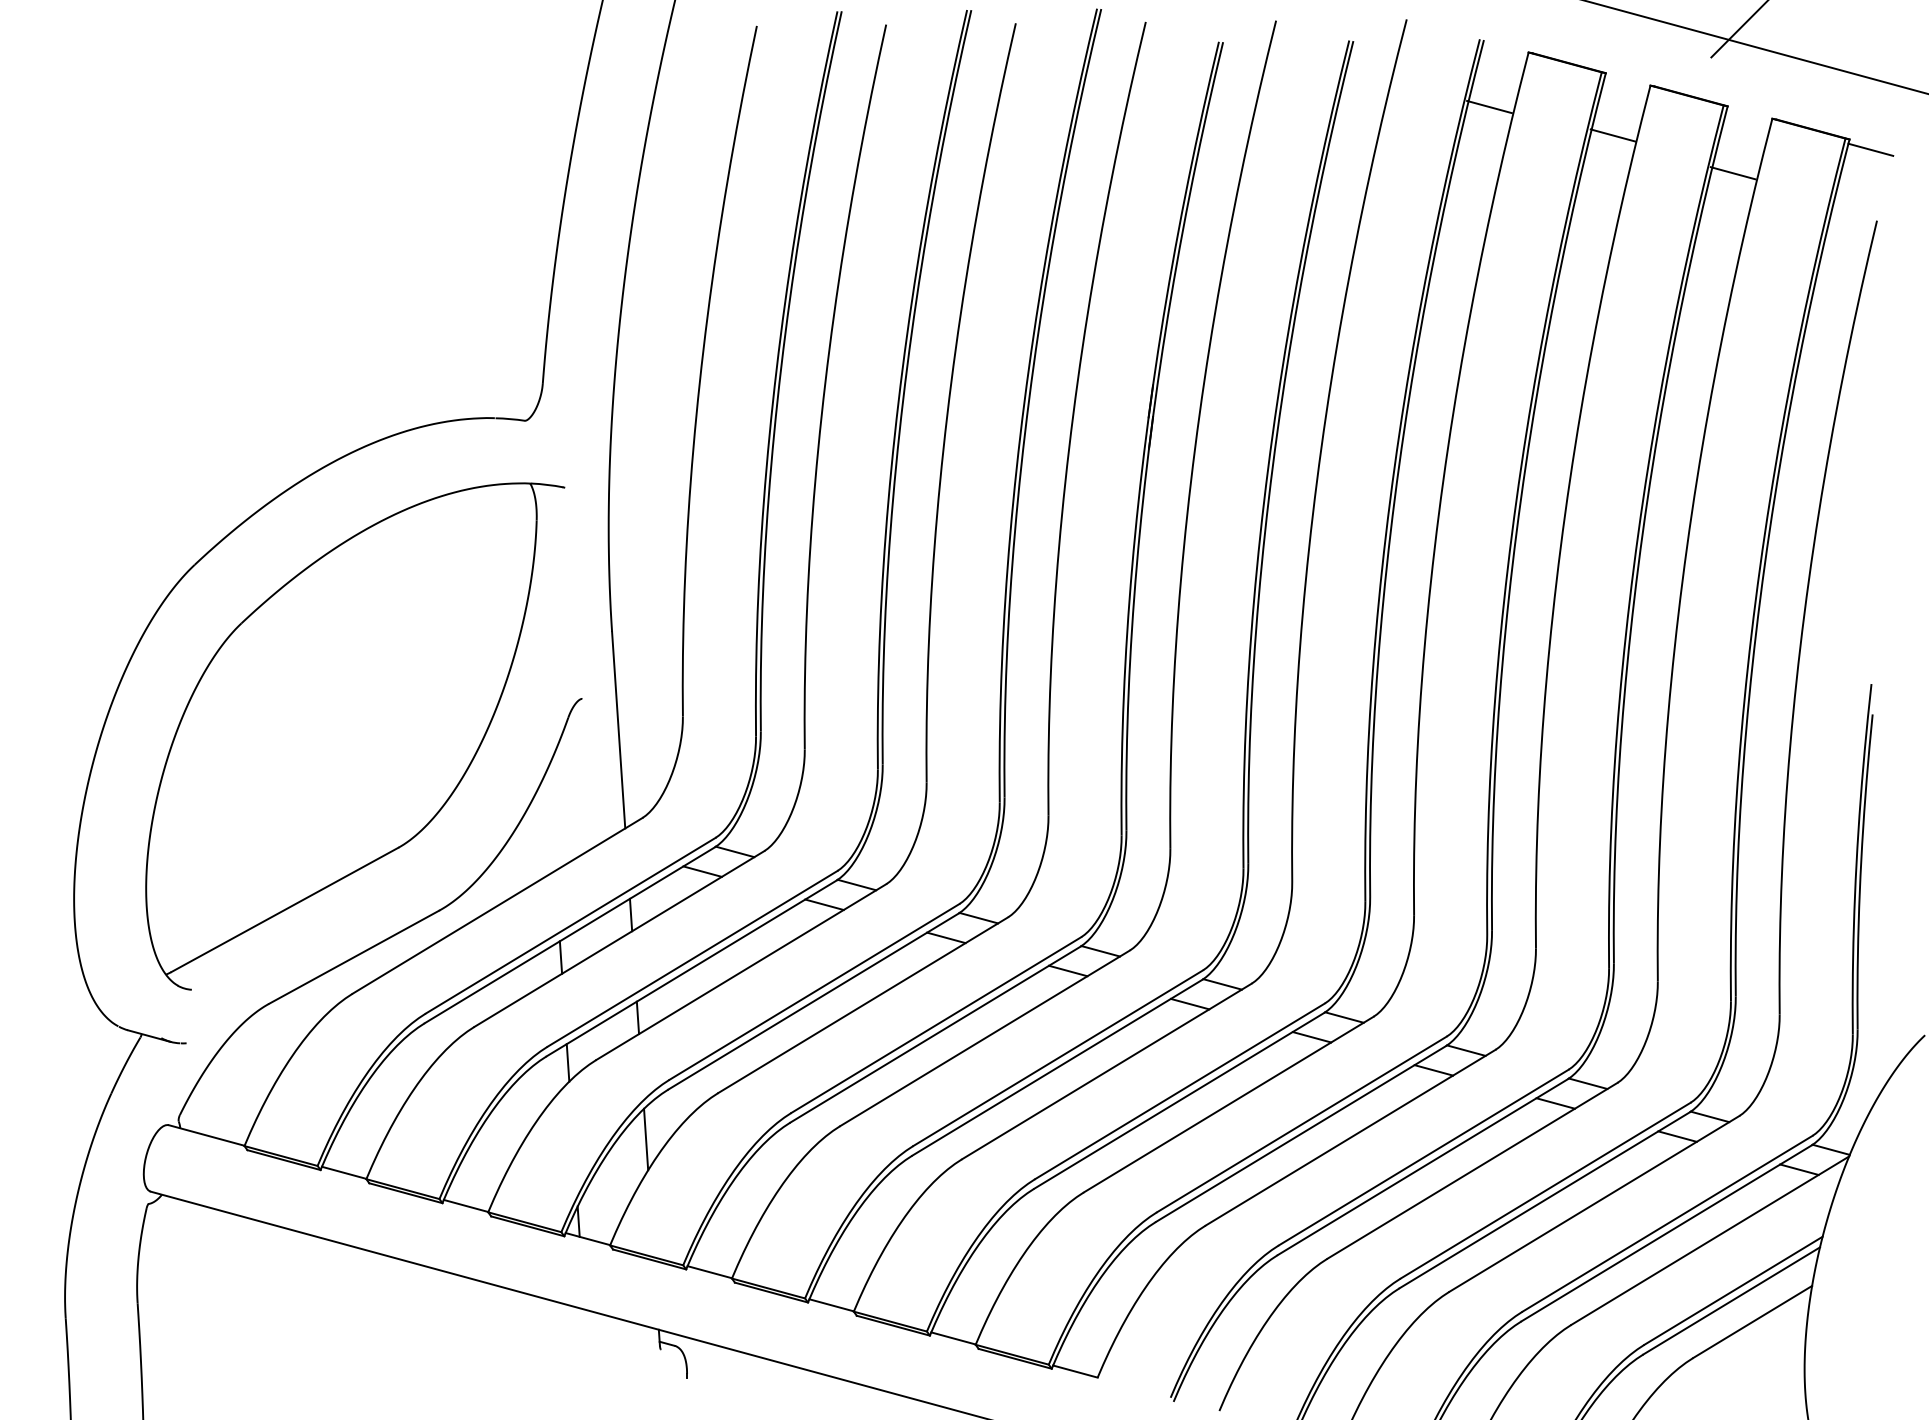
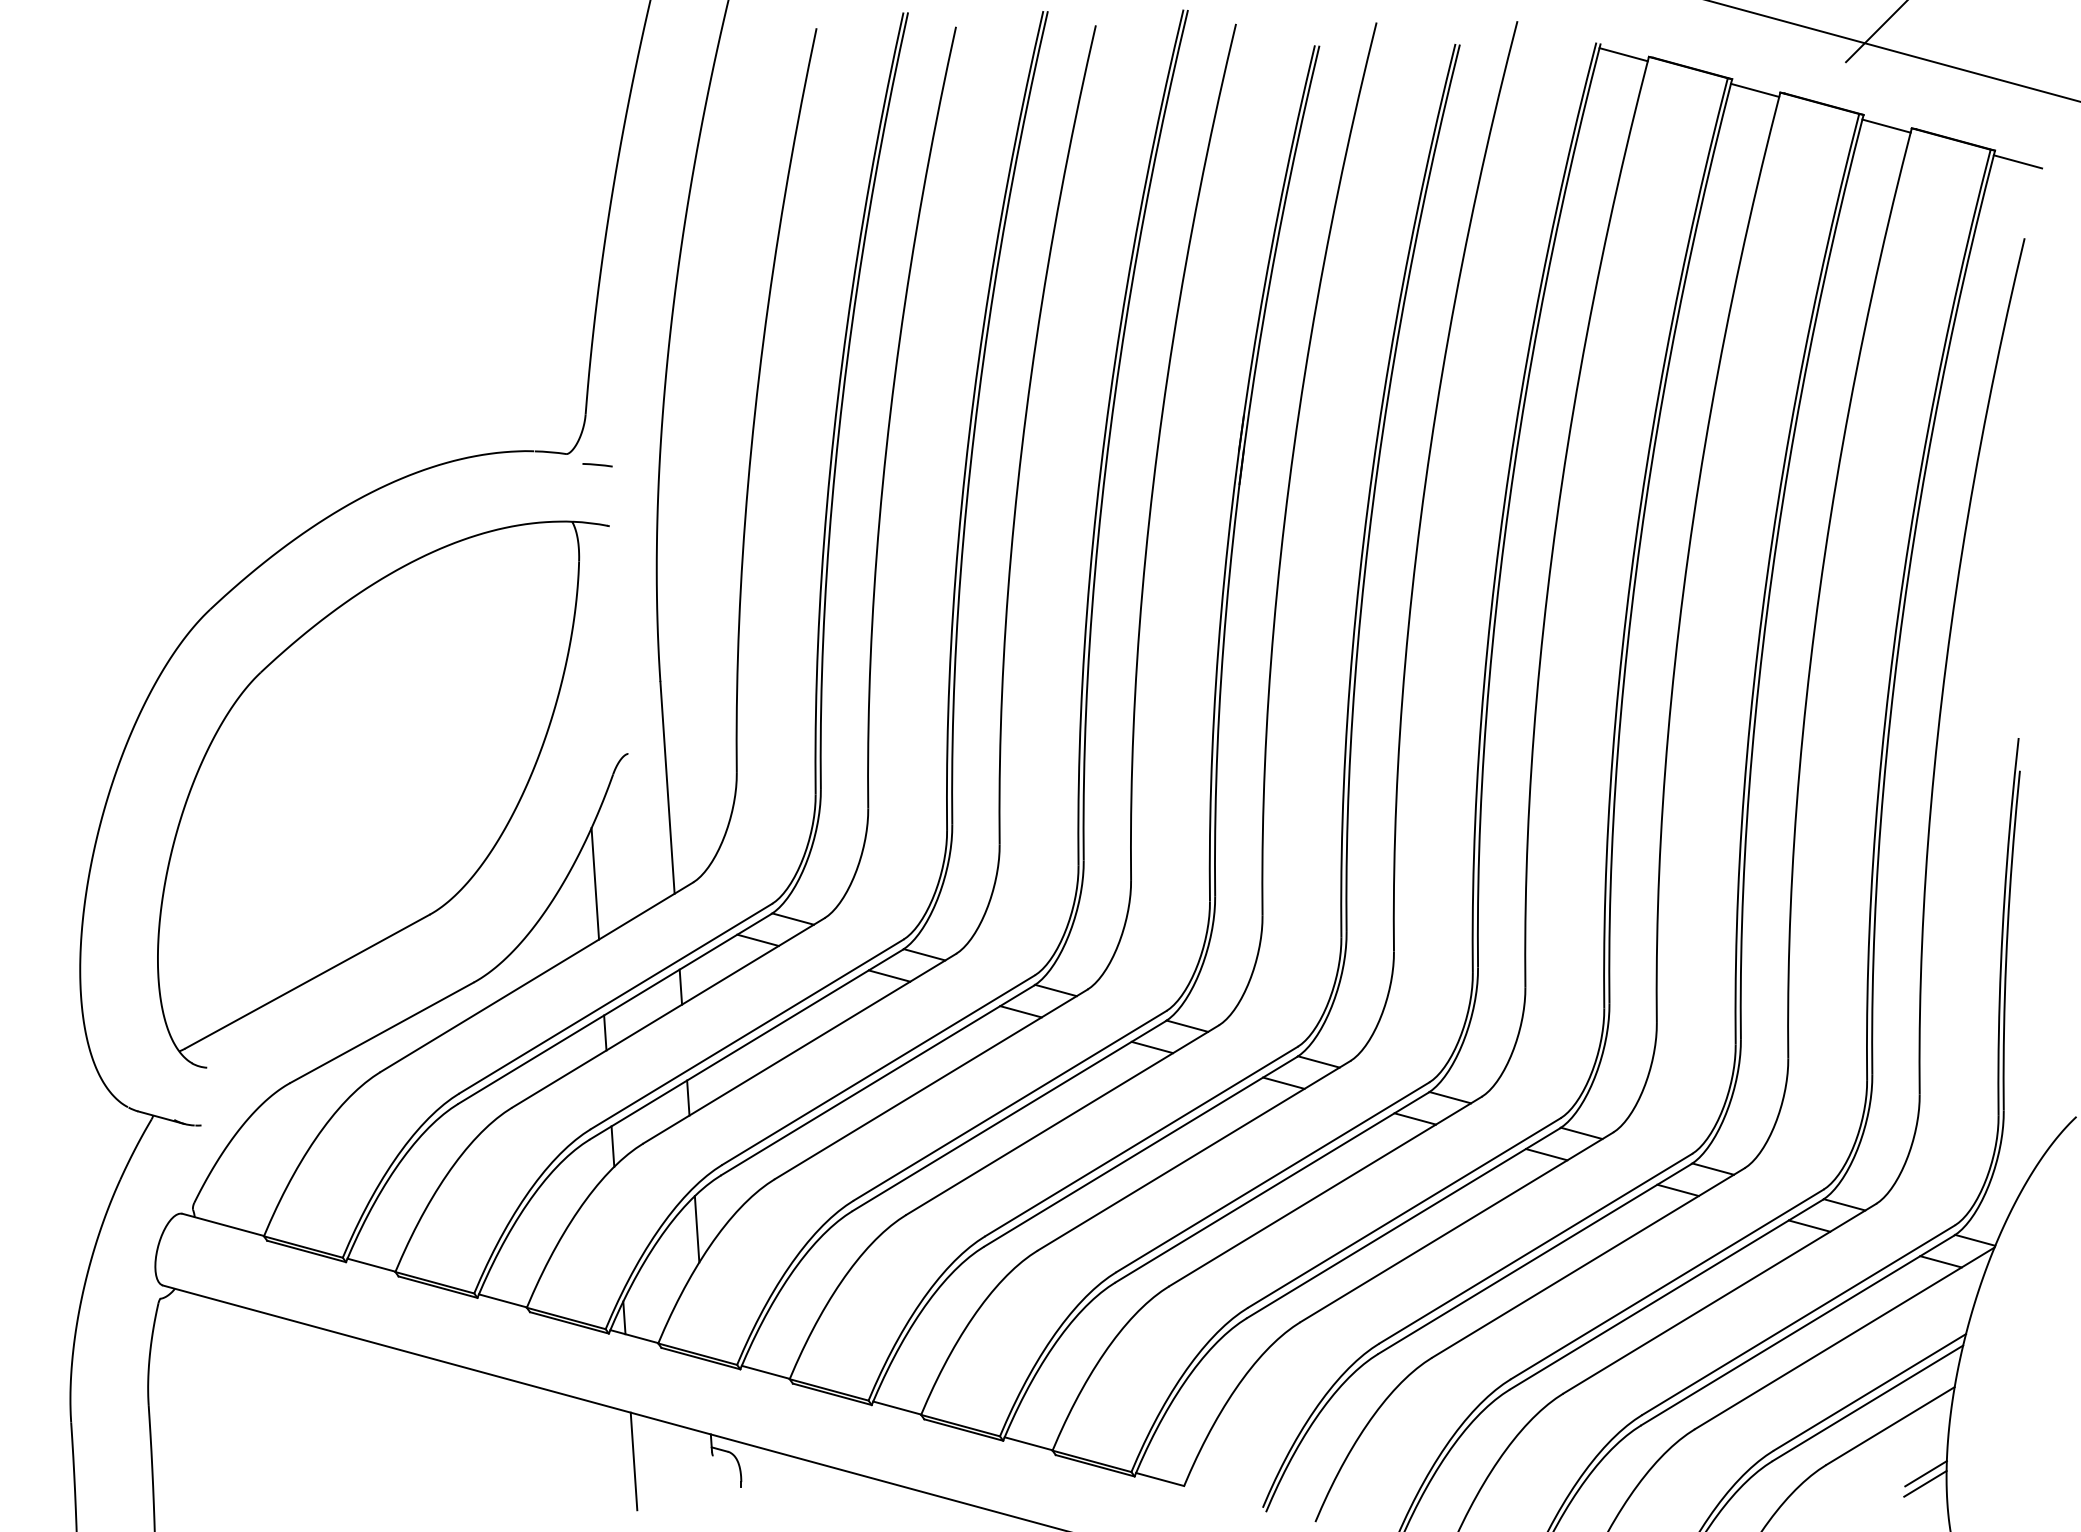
line: (1489, 106) -> (1623, 54), moved
line: (1612, 134) -> (1754, 89), moved
line: (1733, 172) -> (1886, 125), moved
line: (553, 431) -> (597, 465), added
line: (551, 818) -> (595, 883), added
line: (587, 1354) -> (633, 1461), added
line: (1785, 1365) -> (1925, 1473), added
line: (1785, 1375) -> (1925, 1483), added

